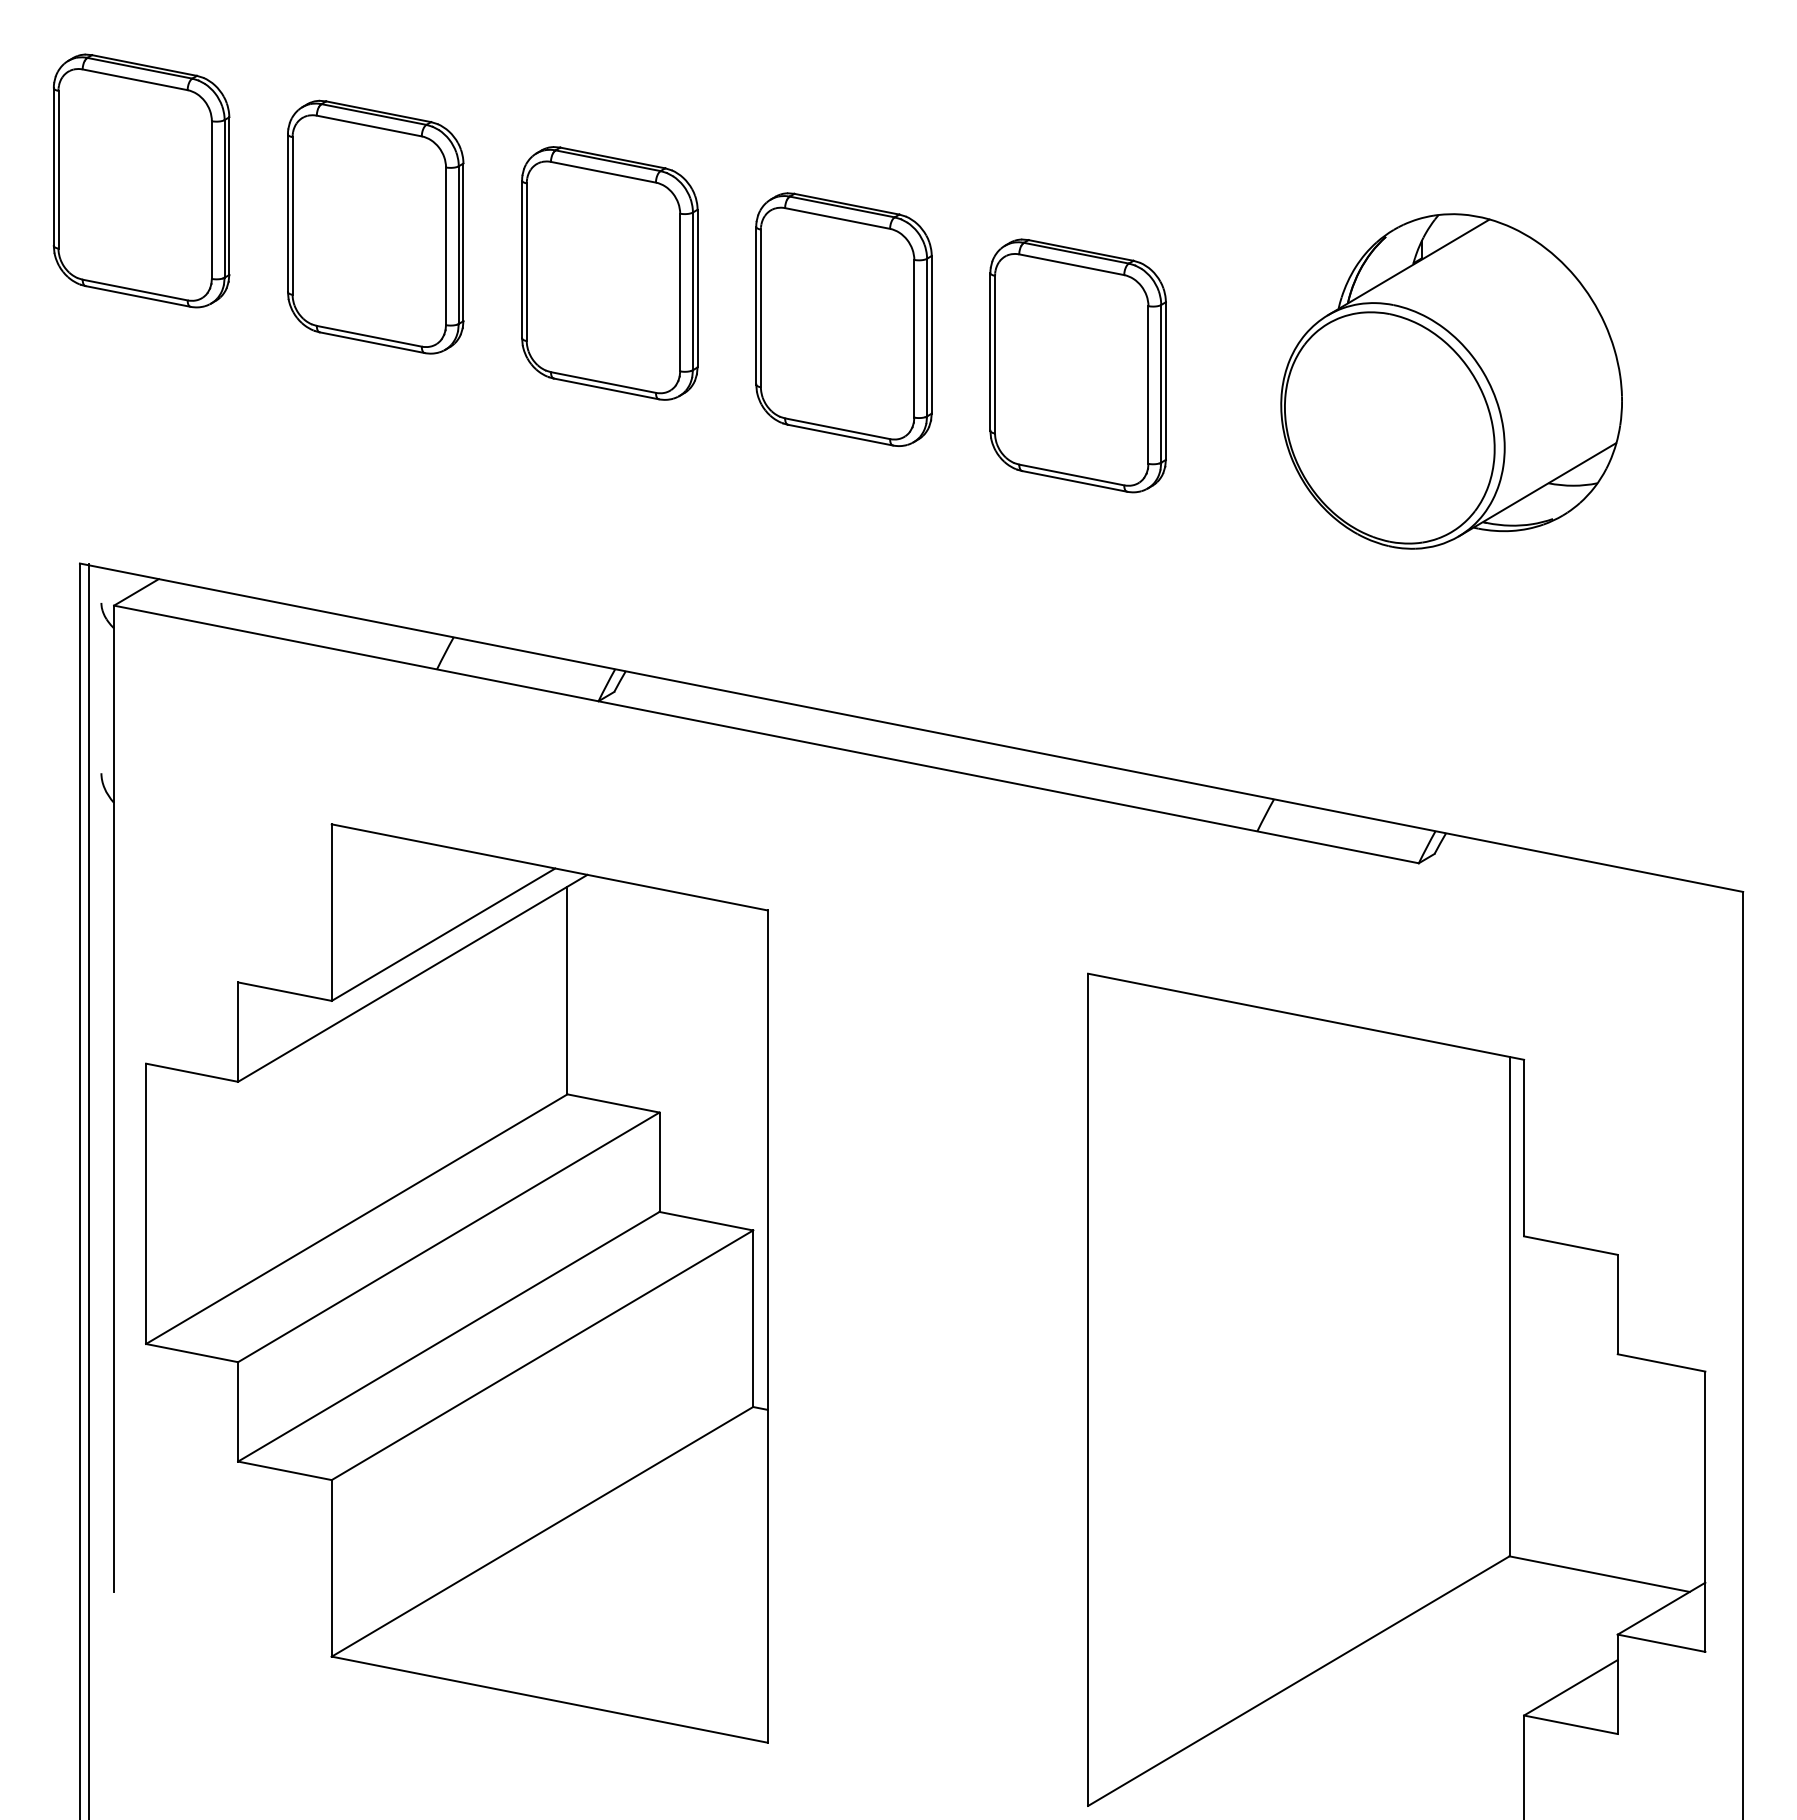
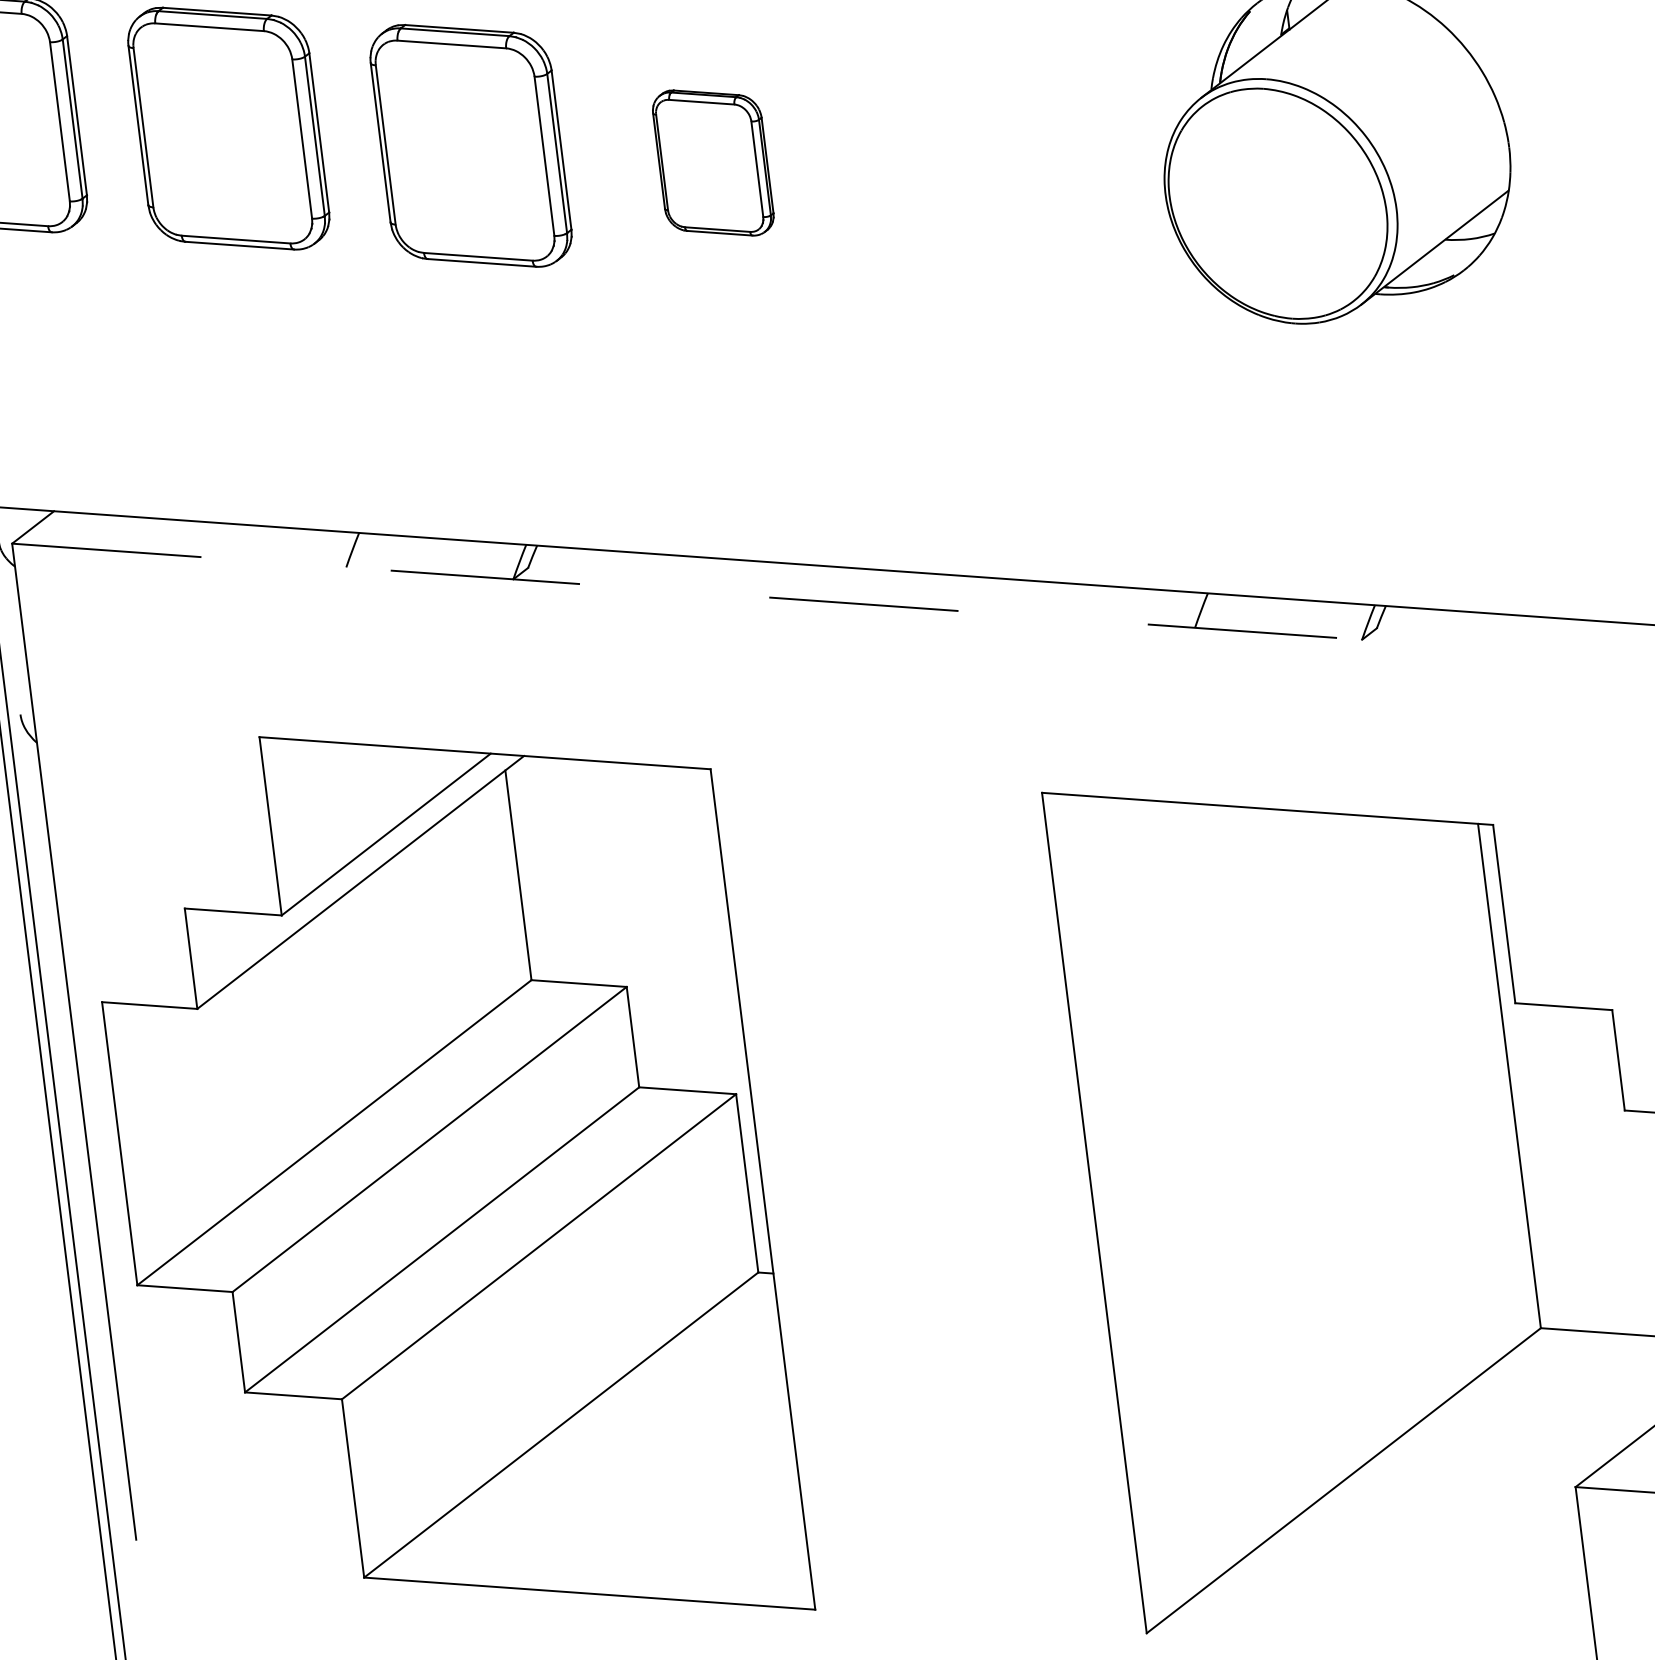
part: (843, 319) -> (712, 162), size x0.6
part: (1077, 365) -> (954, 180), removed
line: (766, 734) -> (687, 591), solid -> dashed

